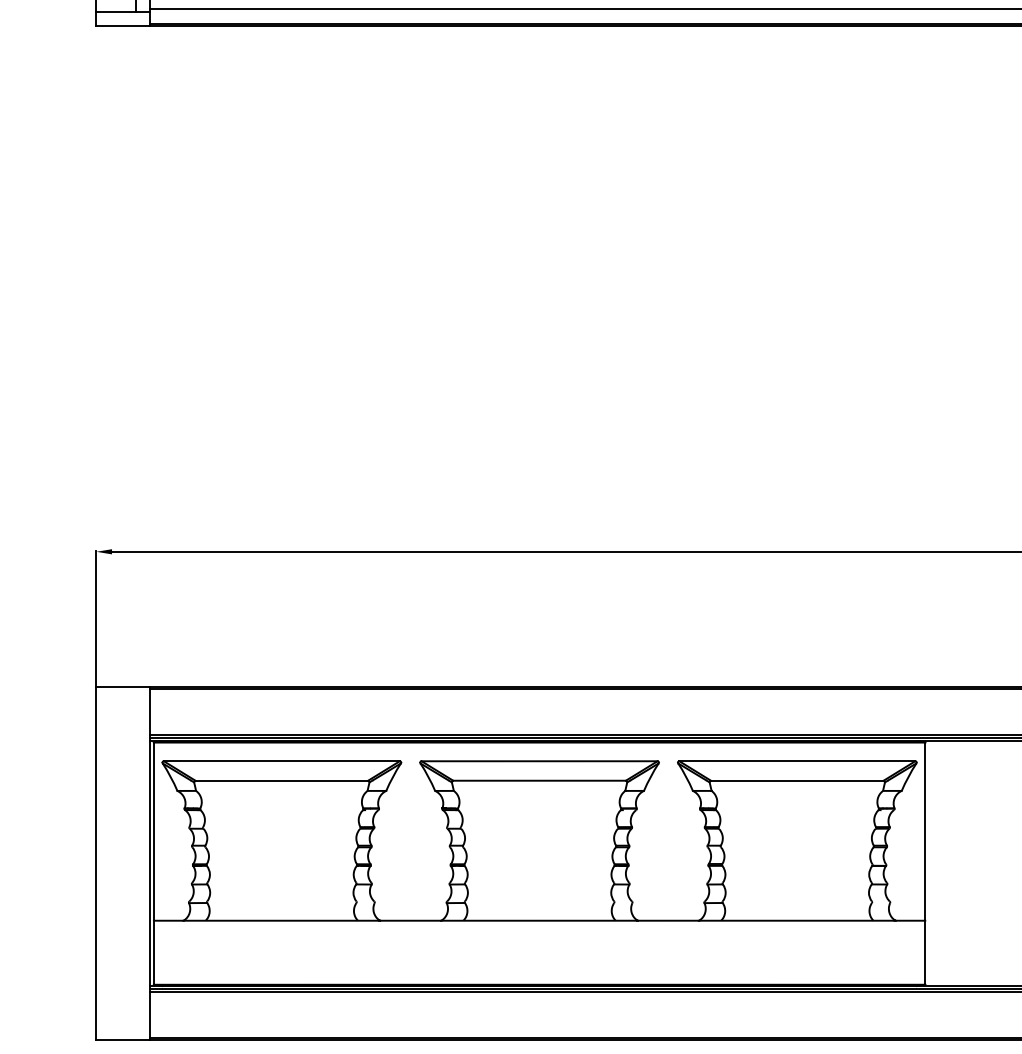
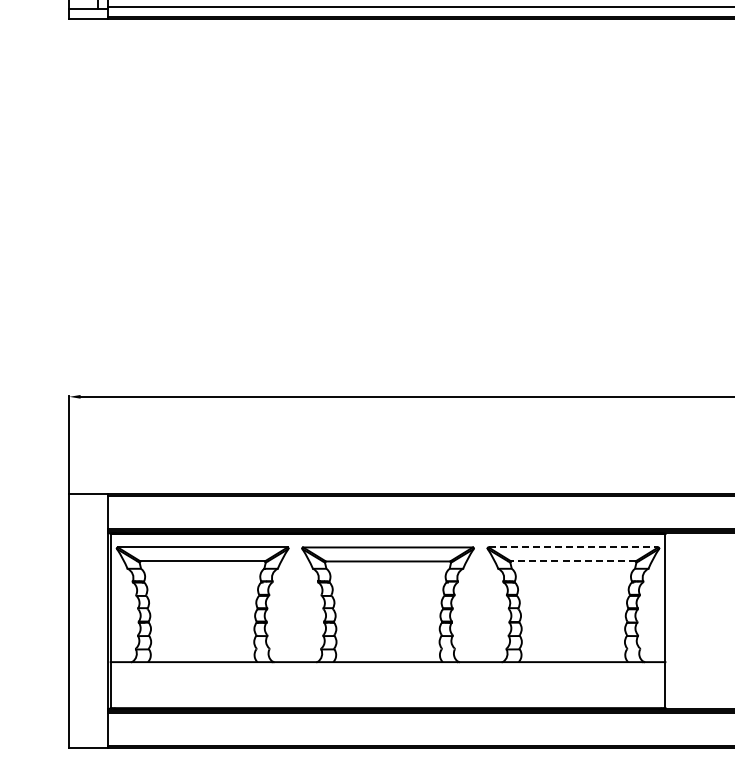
line: (797, 761) -> (573, 547), solid -> dashed
line: (796, 780) -> (572, 561), solid -> dashed

